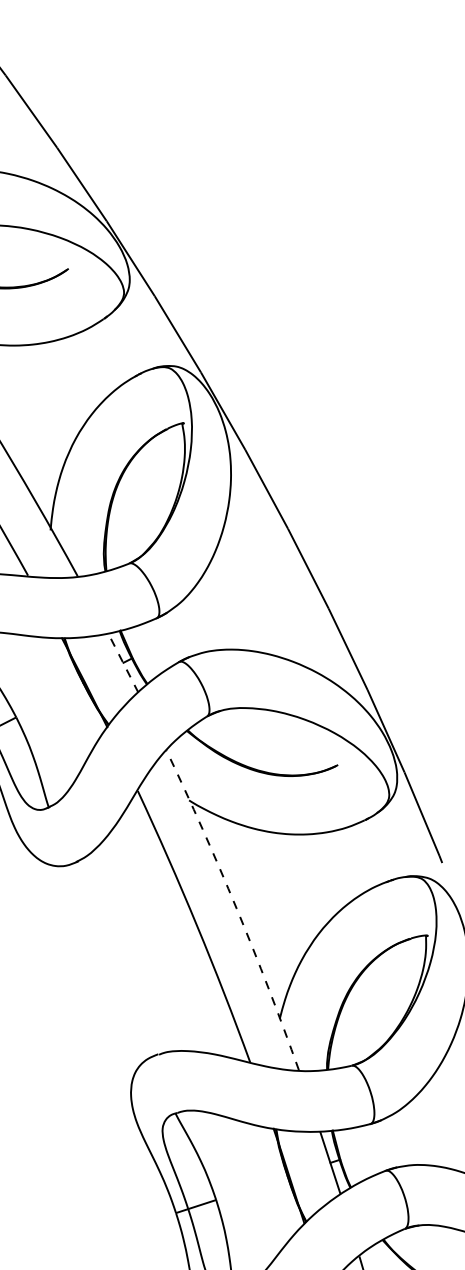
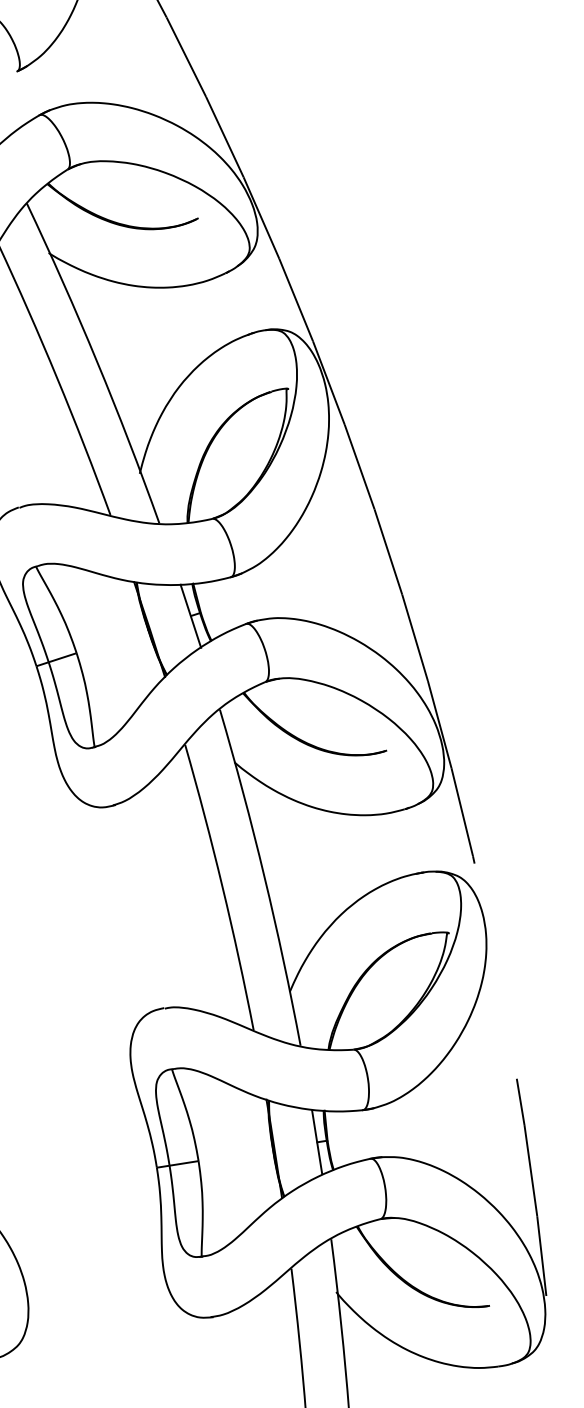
line: (122, 662) -> (190, 615), dashed -> solid
arc: (236, 908) -> (264, 876), dashed -> solid

